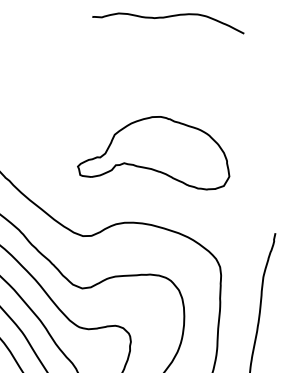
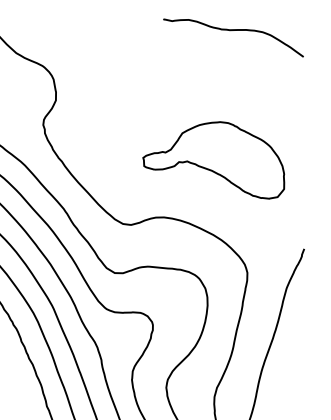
part: (151, 158) -> (213, 160), moved

